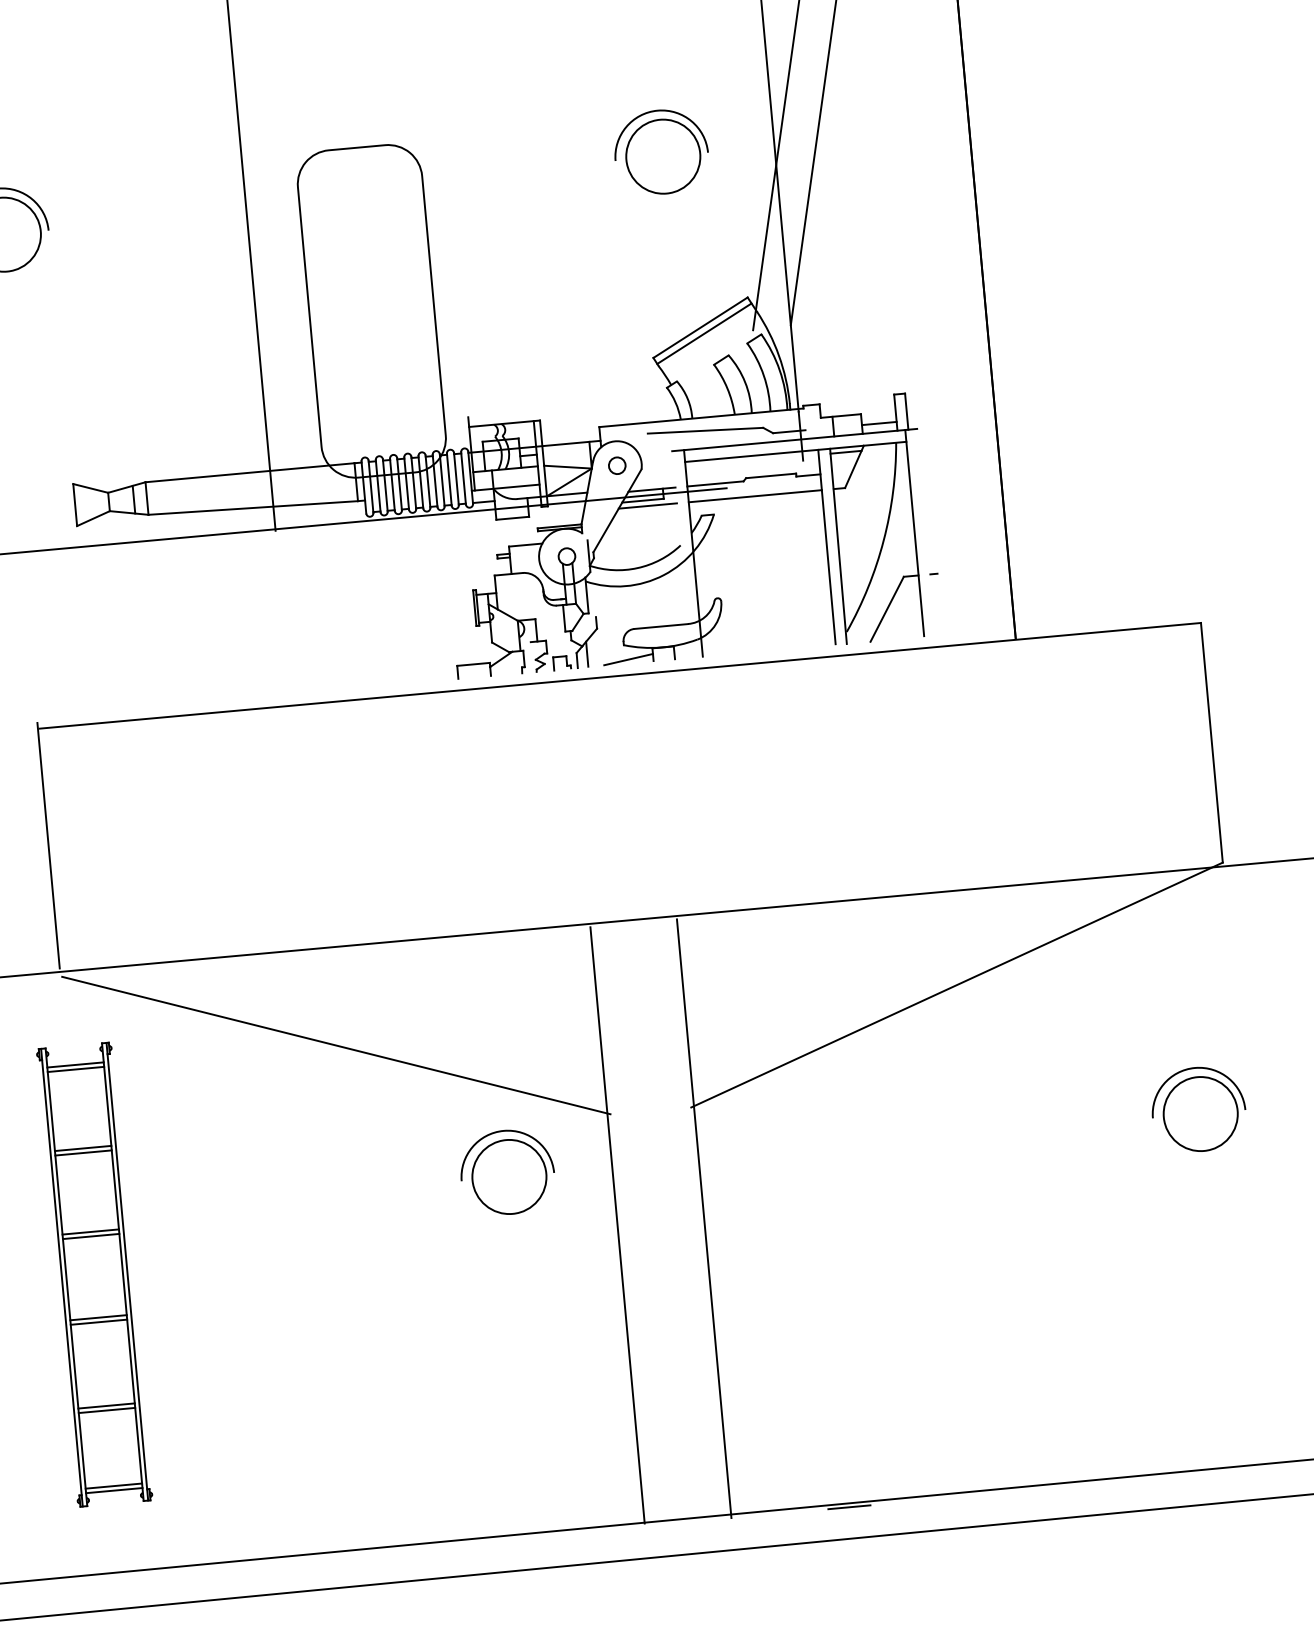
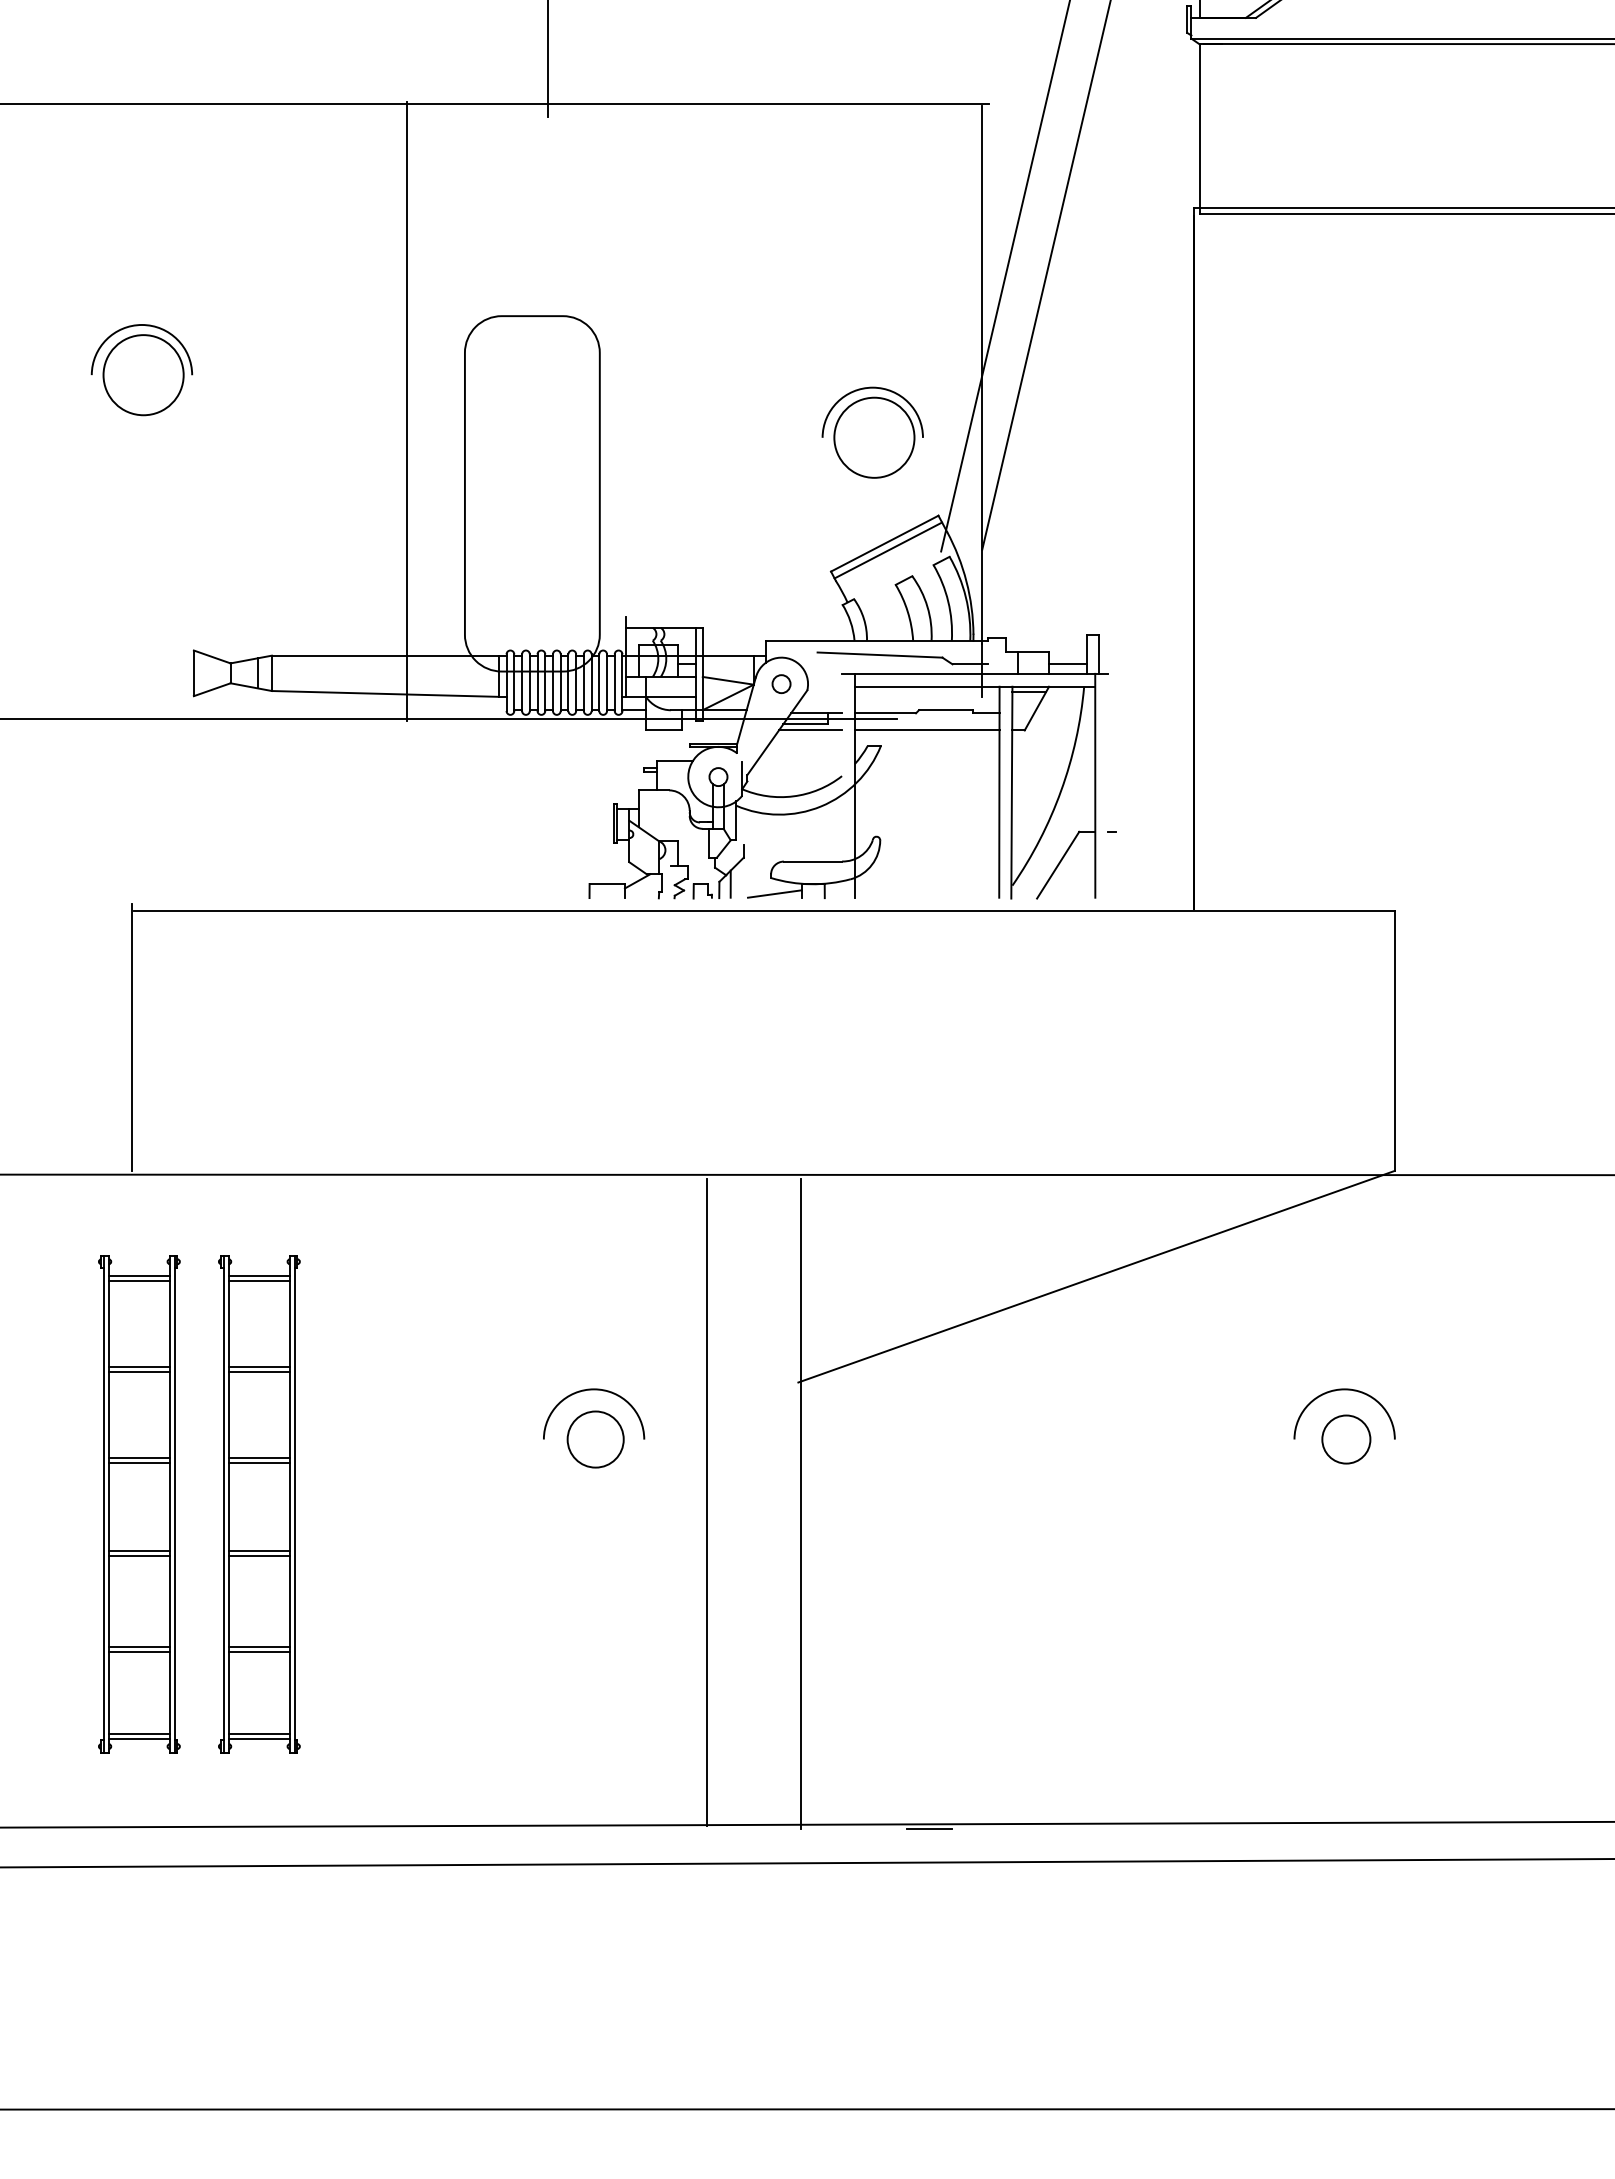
part: (661, 151) -> (872, 432), moved
line: (335, 1045) -> (421, 1280), removed
circle: (1200, 1114) -> (1346, 1439), size x0.6
circle: (509, 1176) -> (595, 1439), size x0.7
part: (205, 1264) -> (259, 1504), added

